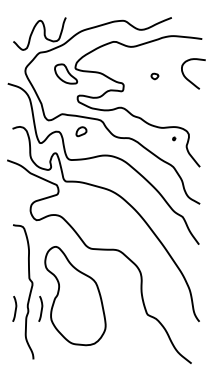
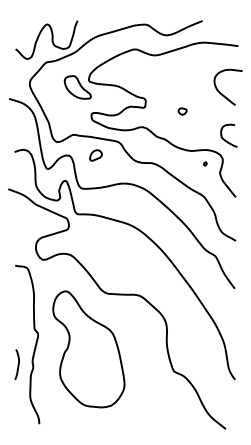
part: (154, 76) -> (182, 111), moved
curve: (190, 117) -> (224, 138), added
curve: (41, 308) -> (48, 364), removed

